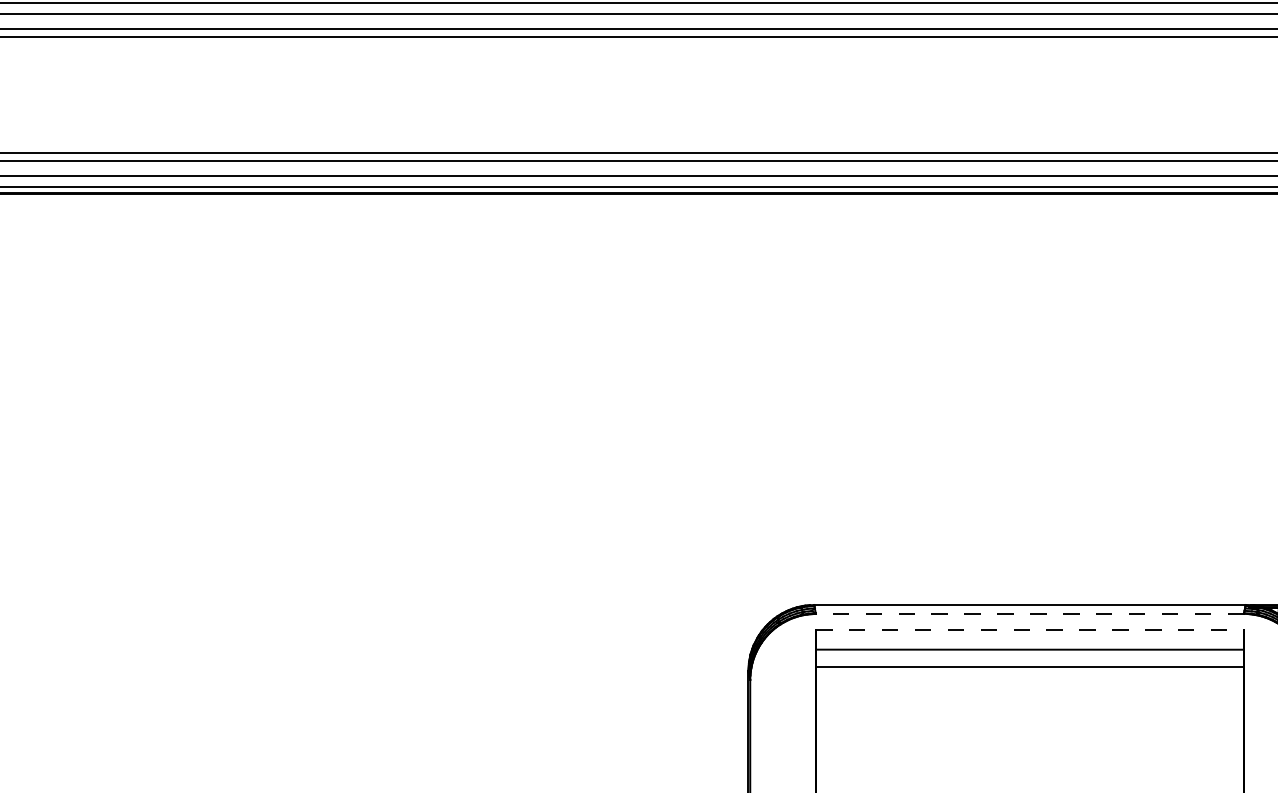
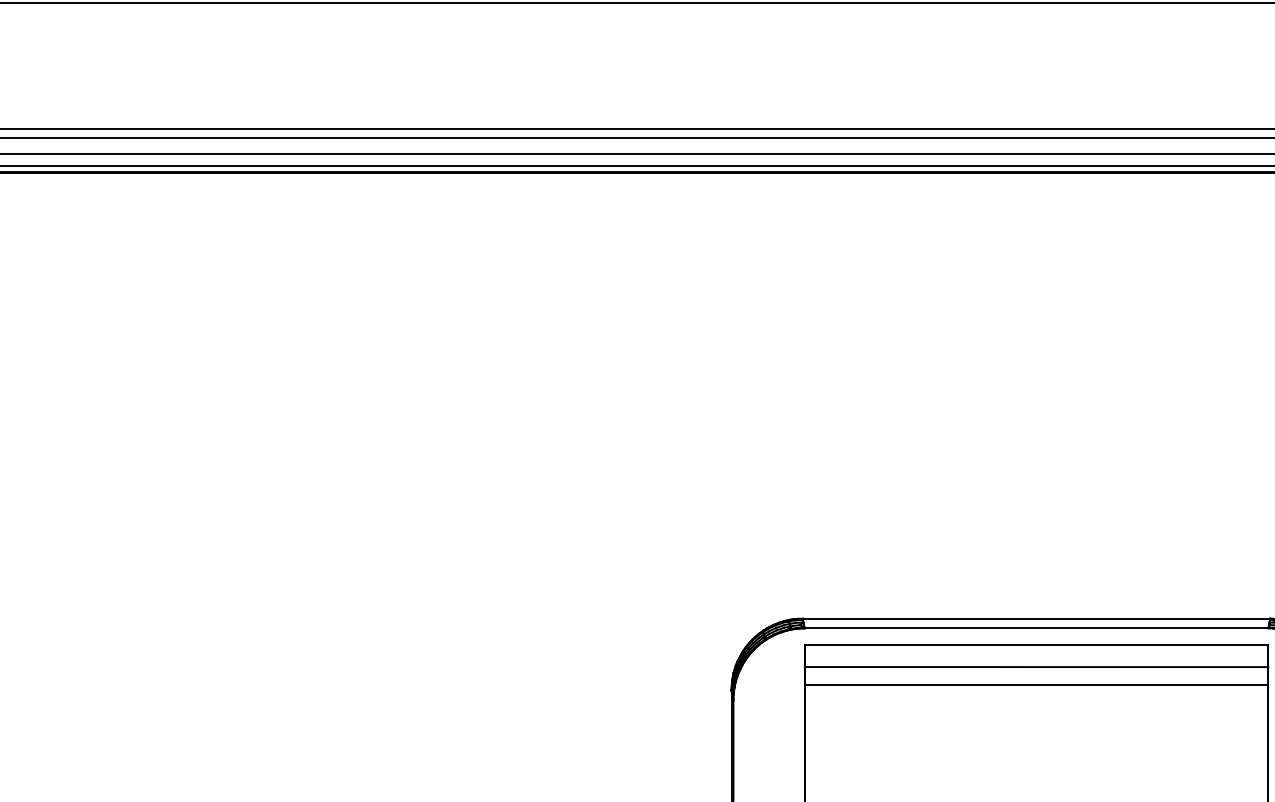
line: (1029, 613) -> (1036, 627), dashed -> solid
line: (1029, 629) -> (1036, 645), dashed -> solid

